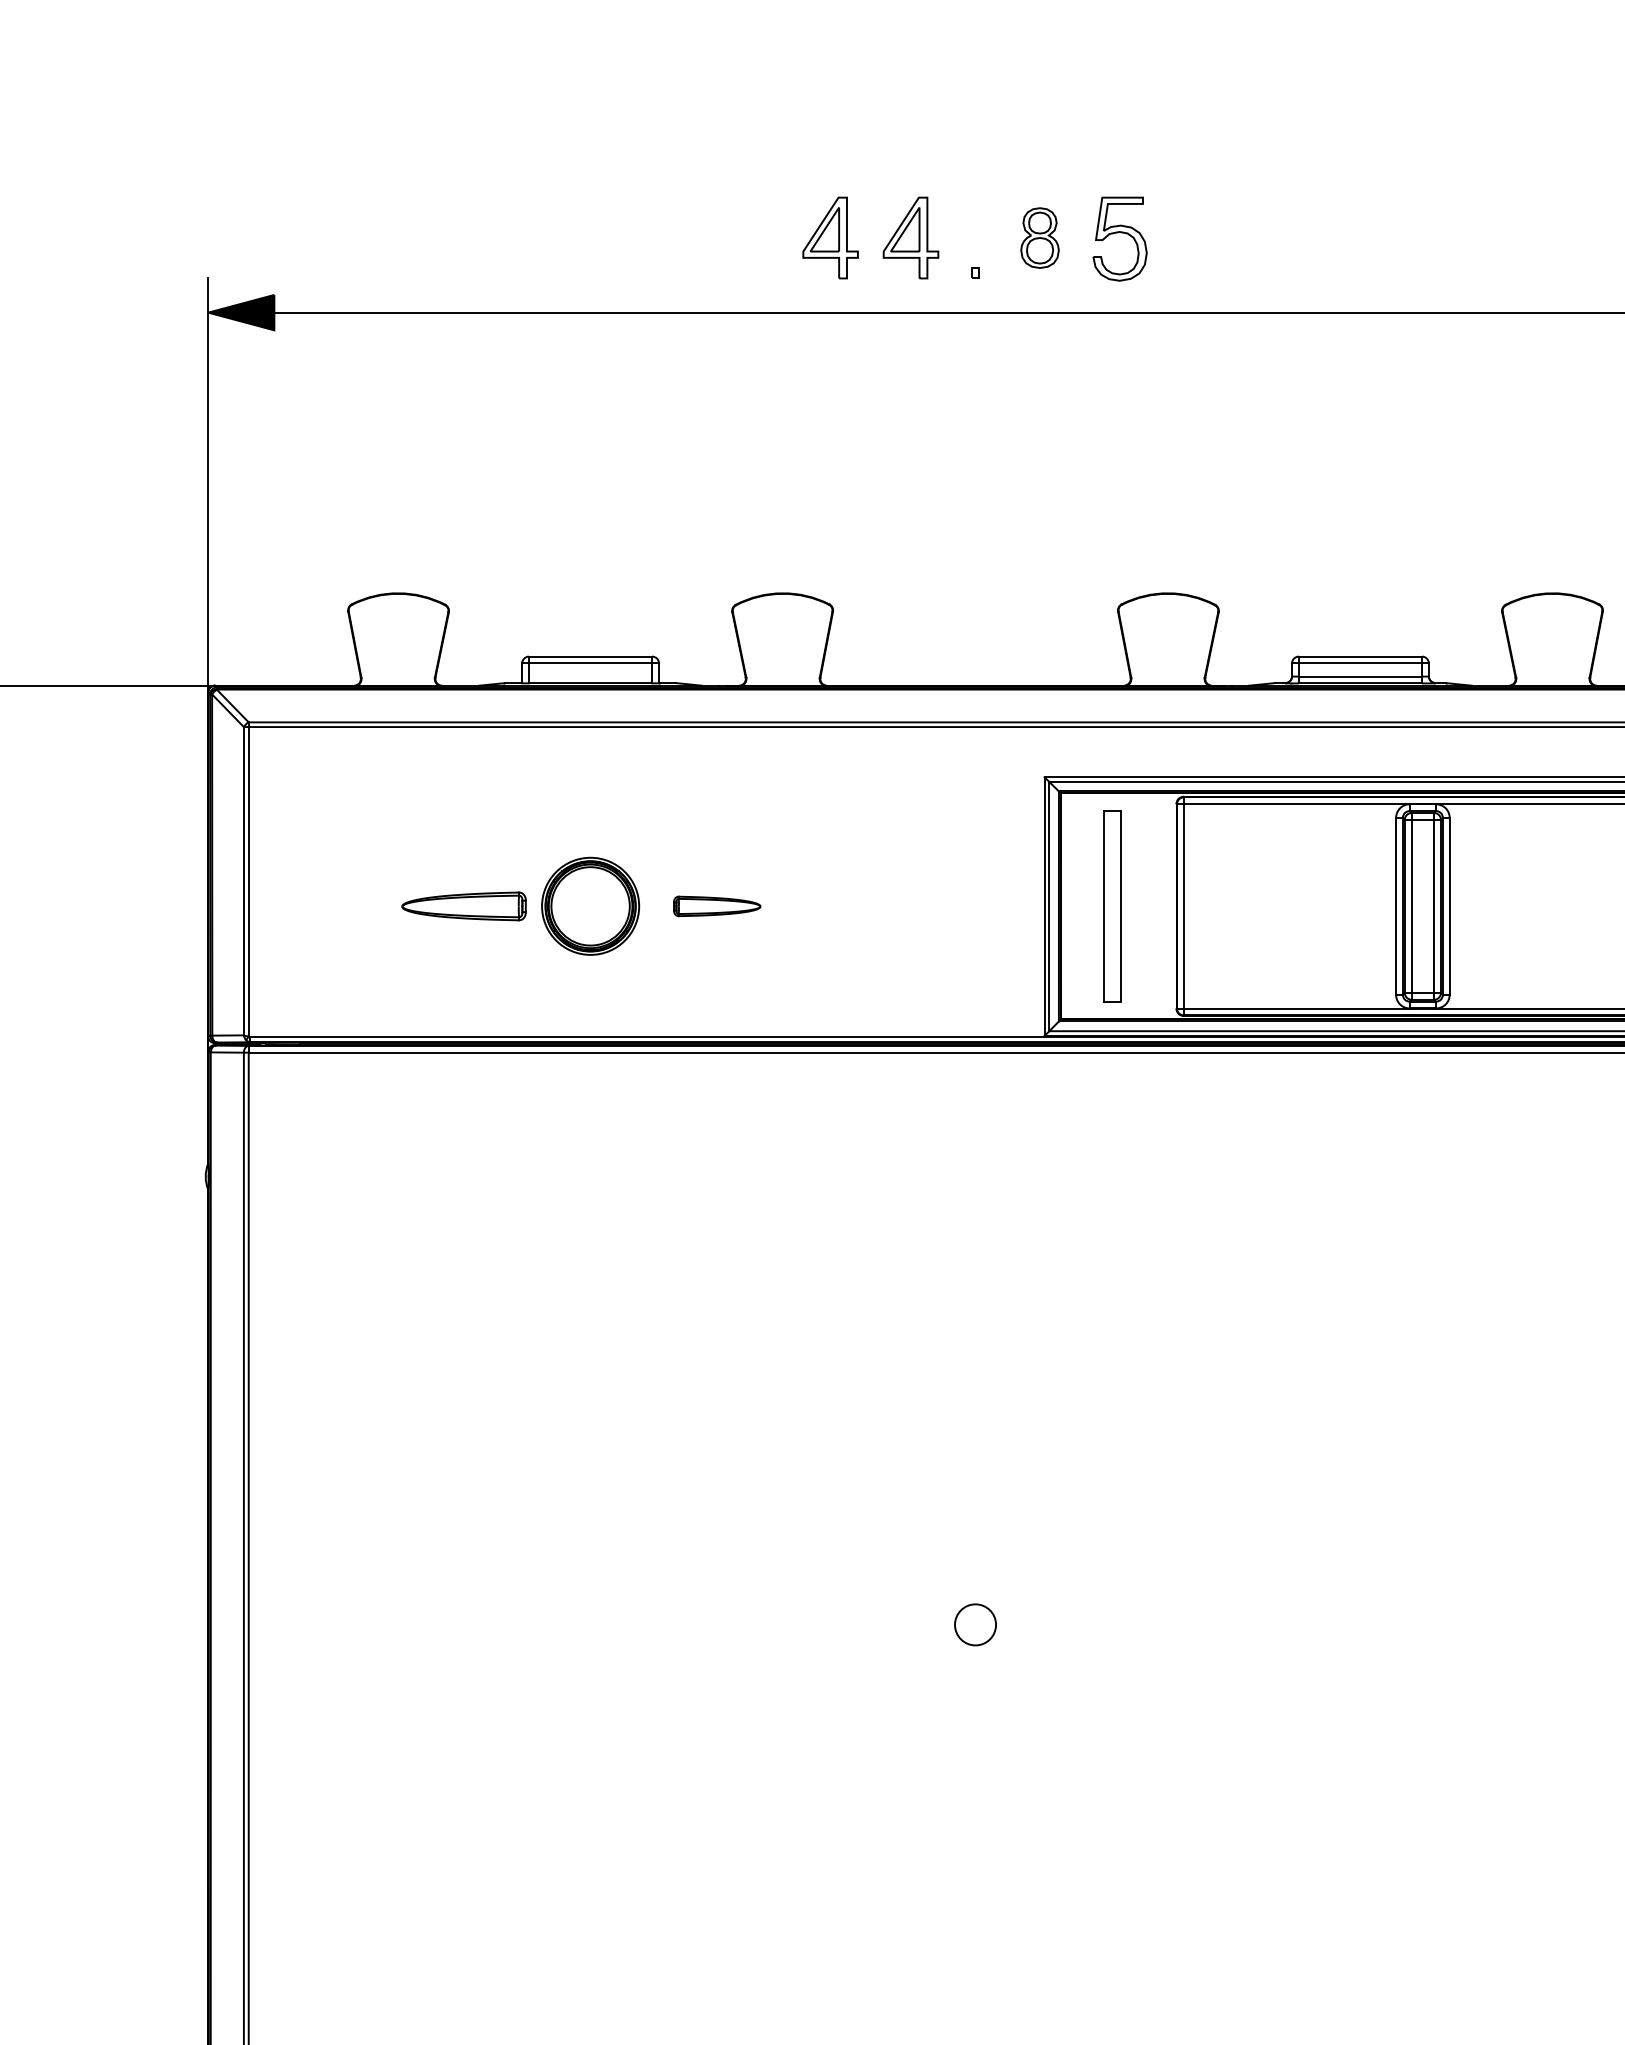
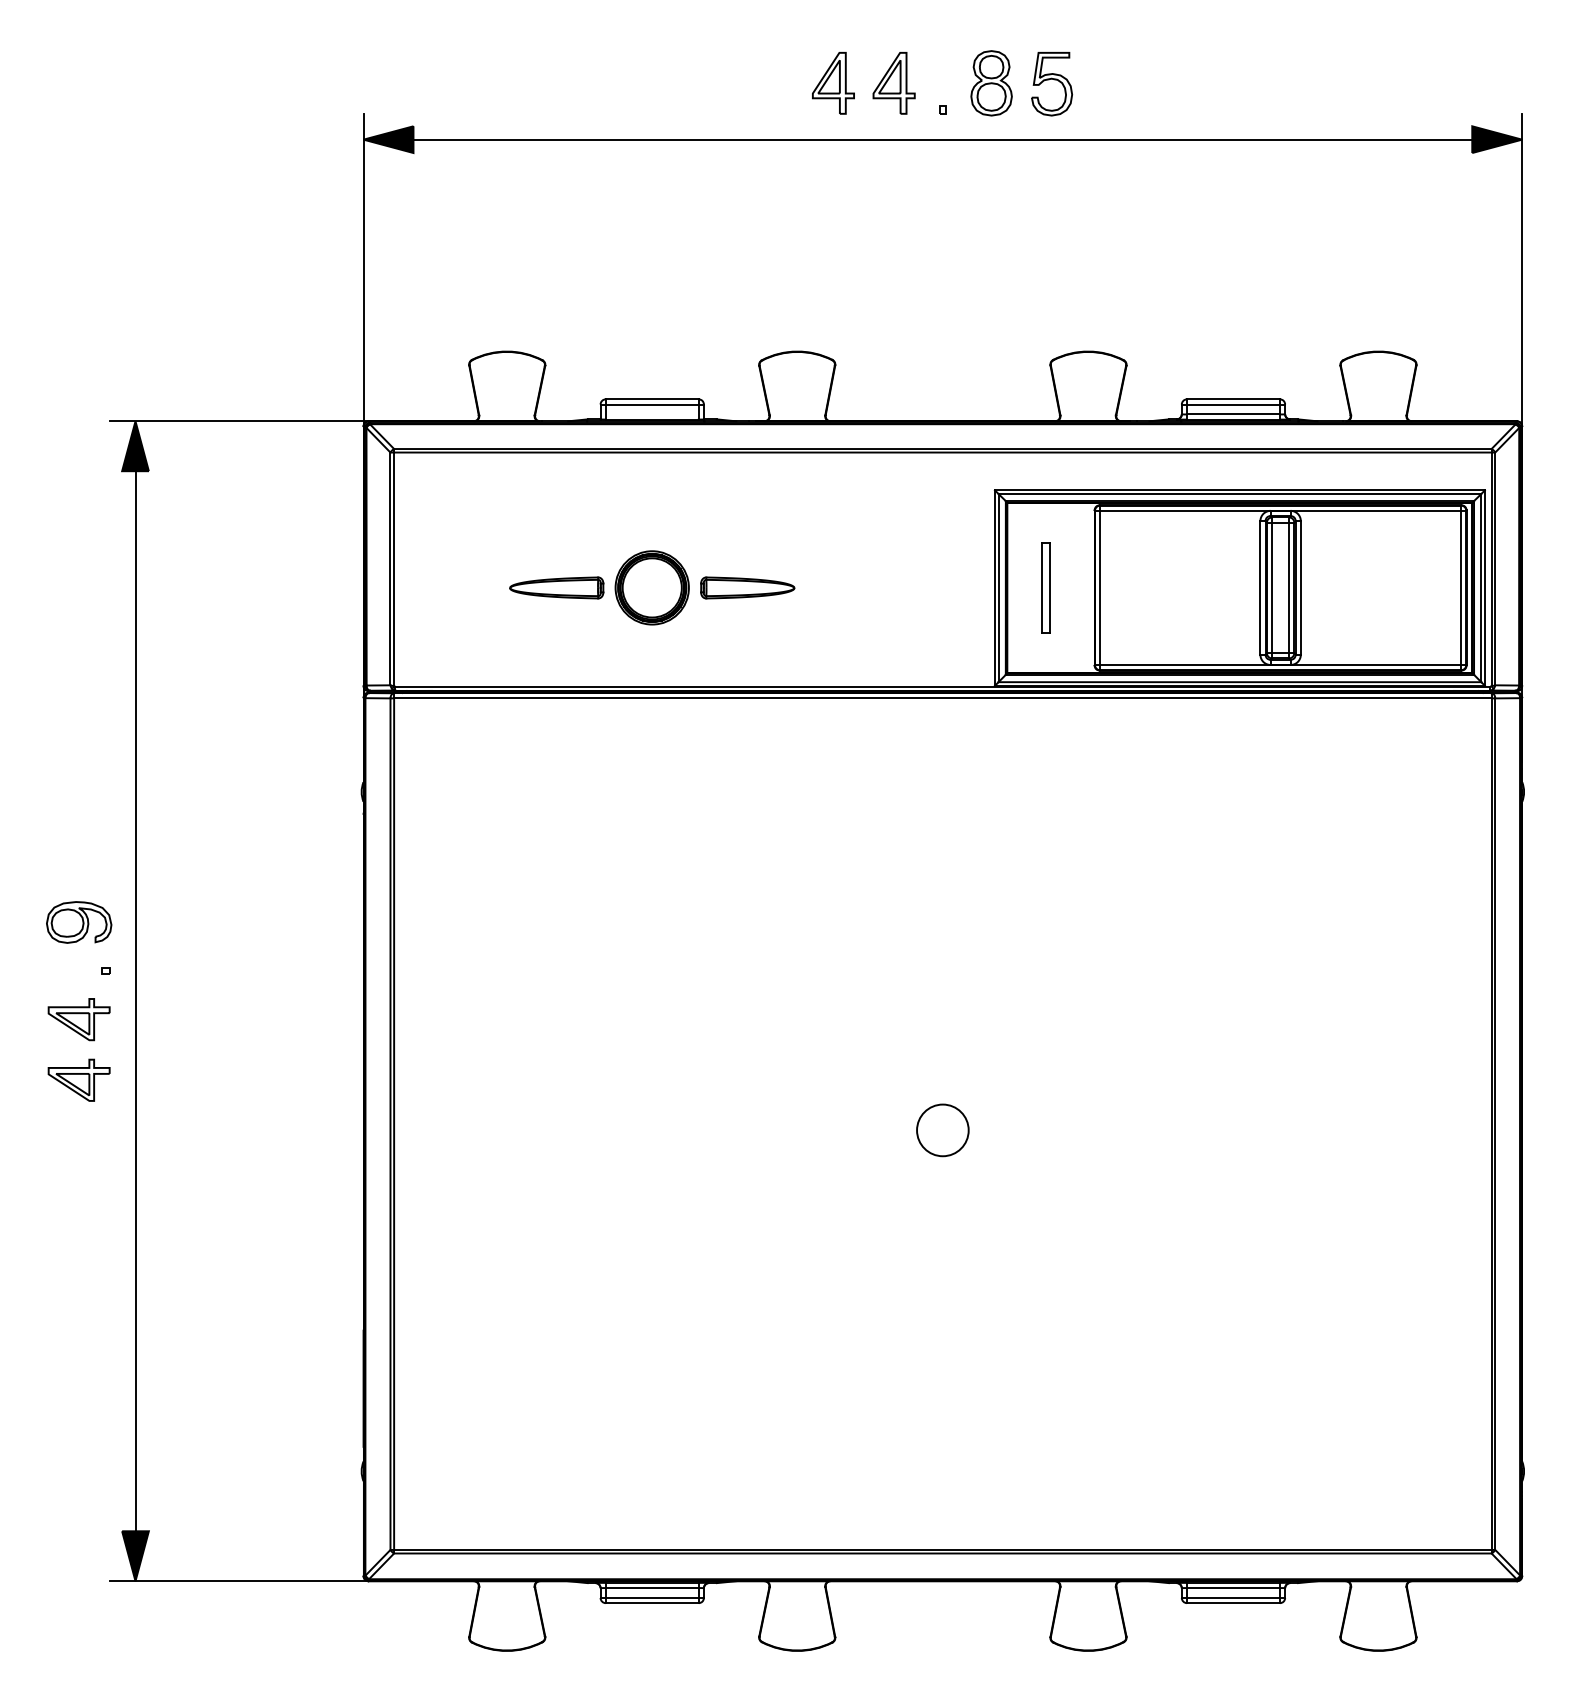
part: (1039, 238) -> (991, 83), size x1.43
part: (716, 905) -> (747, 587), size x1.43
part: (1111, 905) -> (1045, 587), size x0.62
circle: (975, 1625) -> (942, 1130), size x1.67

